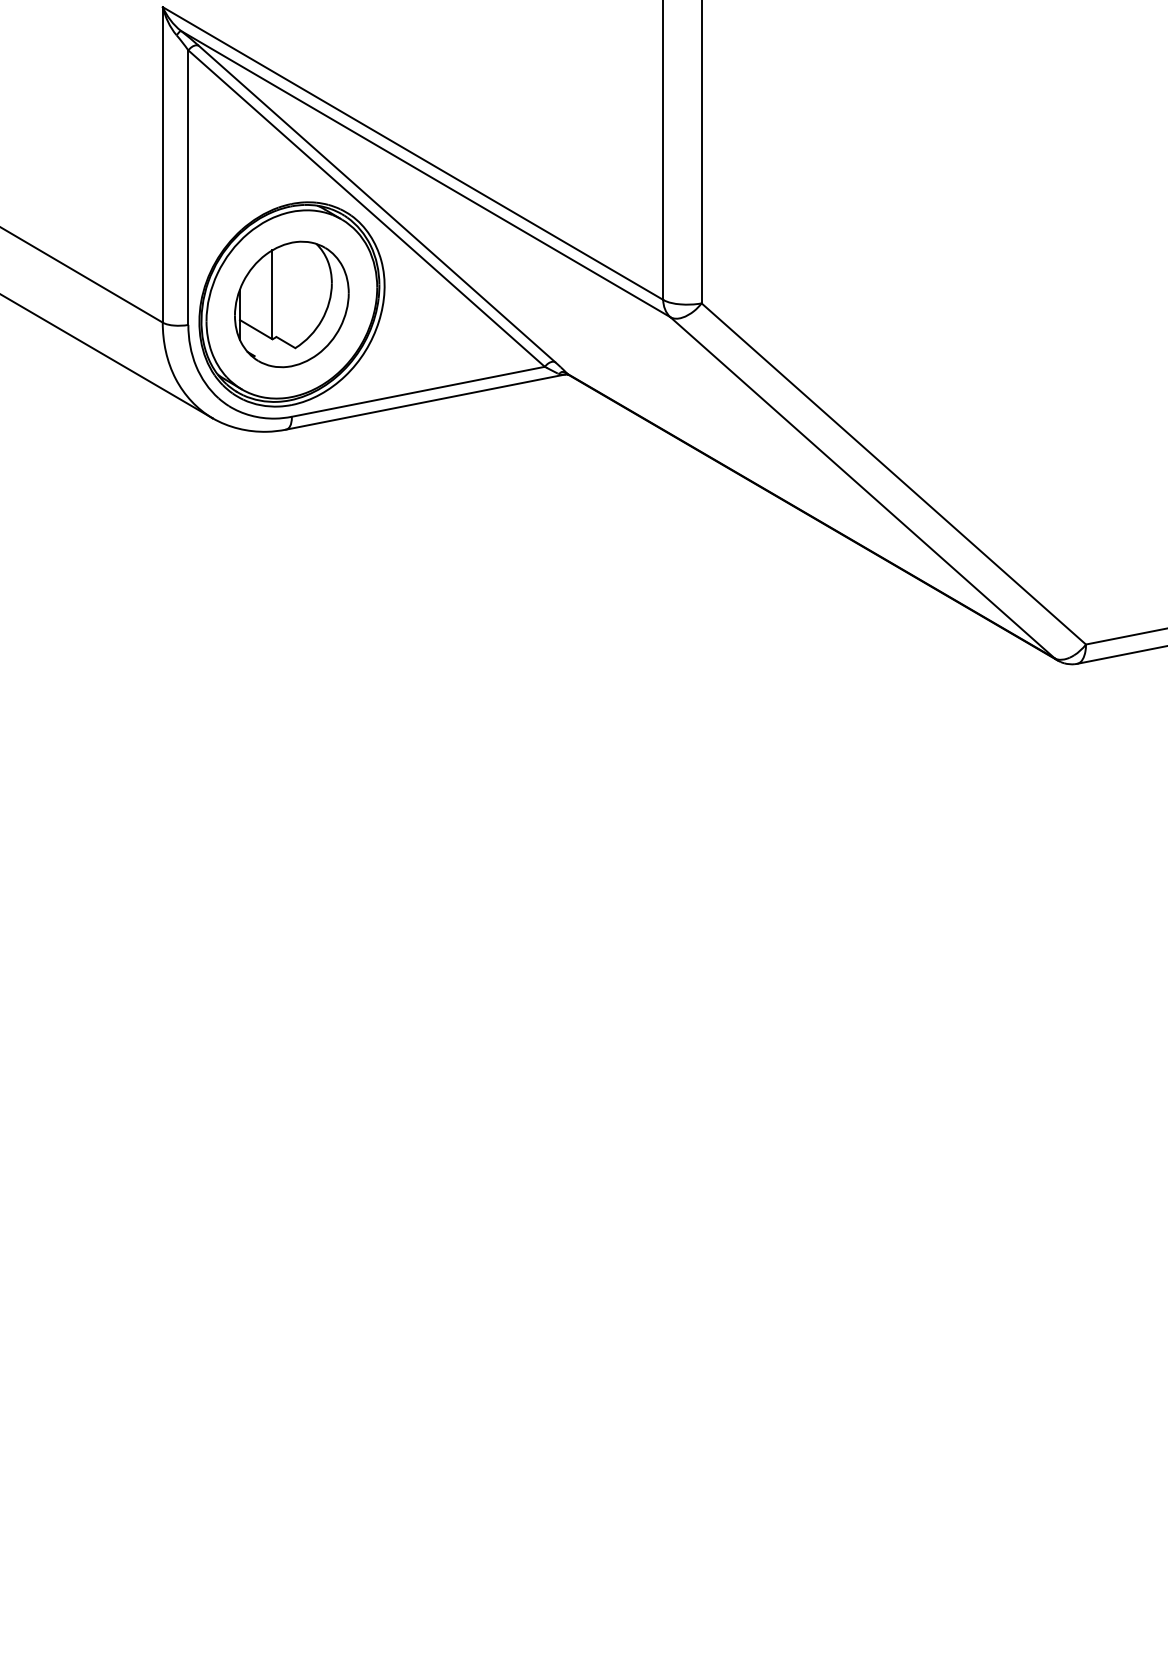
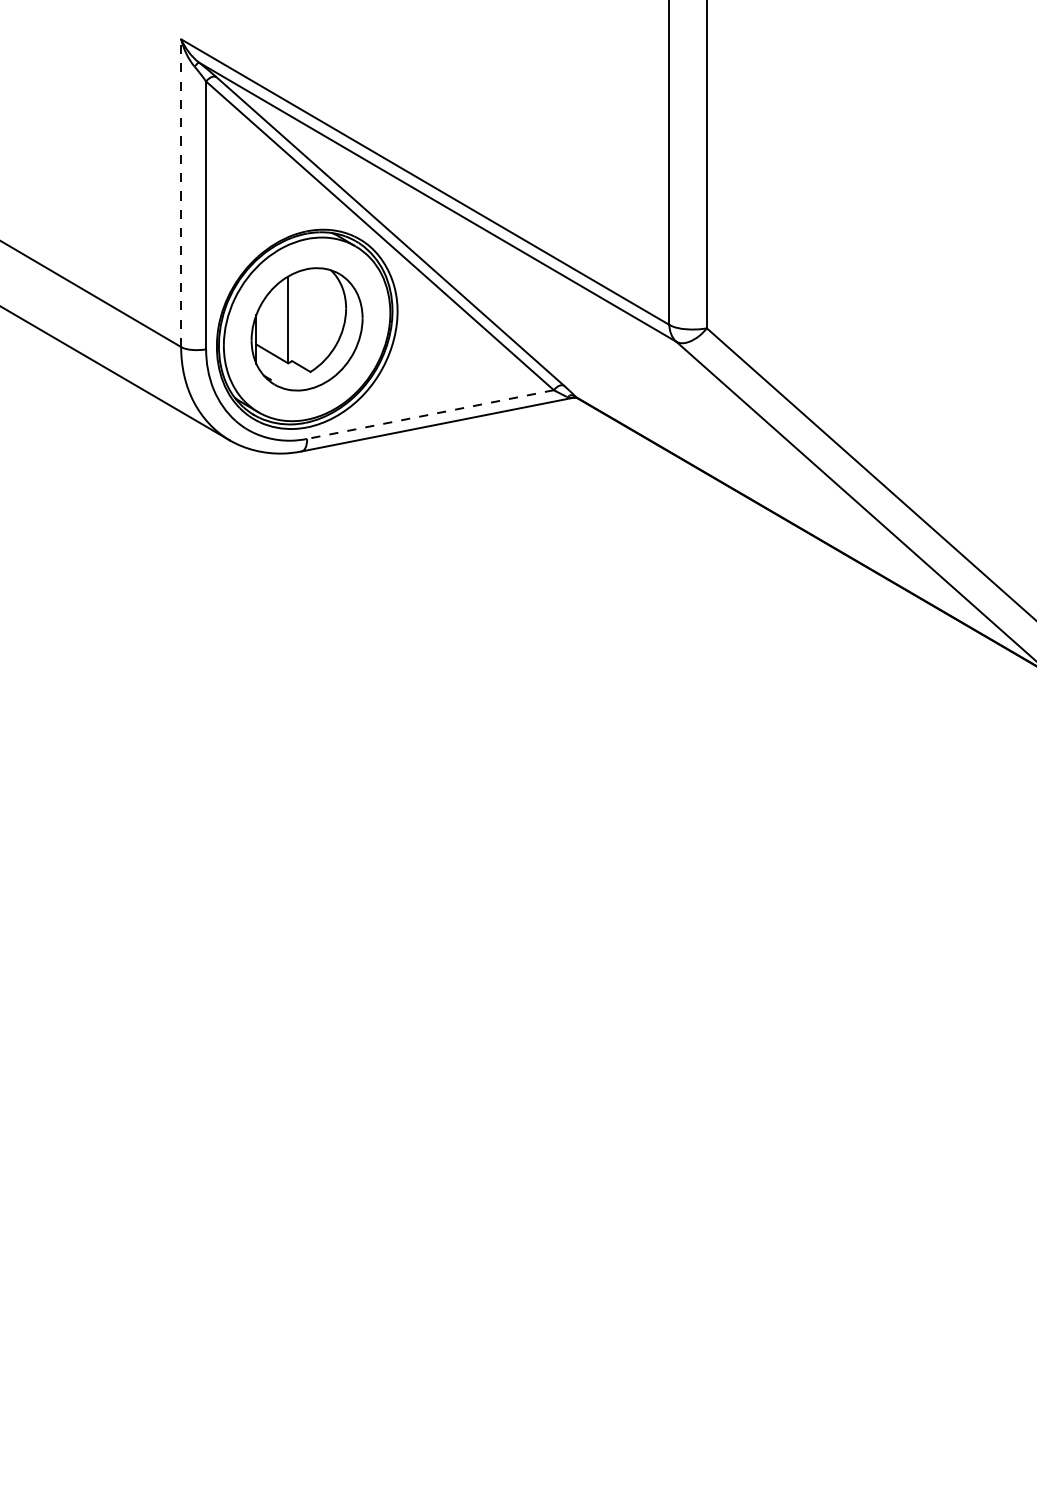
line: (162, 164) -> (180, 192), solid -> dashed
line: (418, 391) -> (430, 414), solid -> dashed

